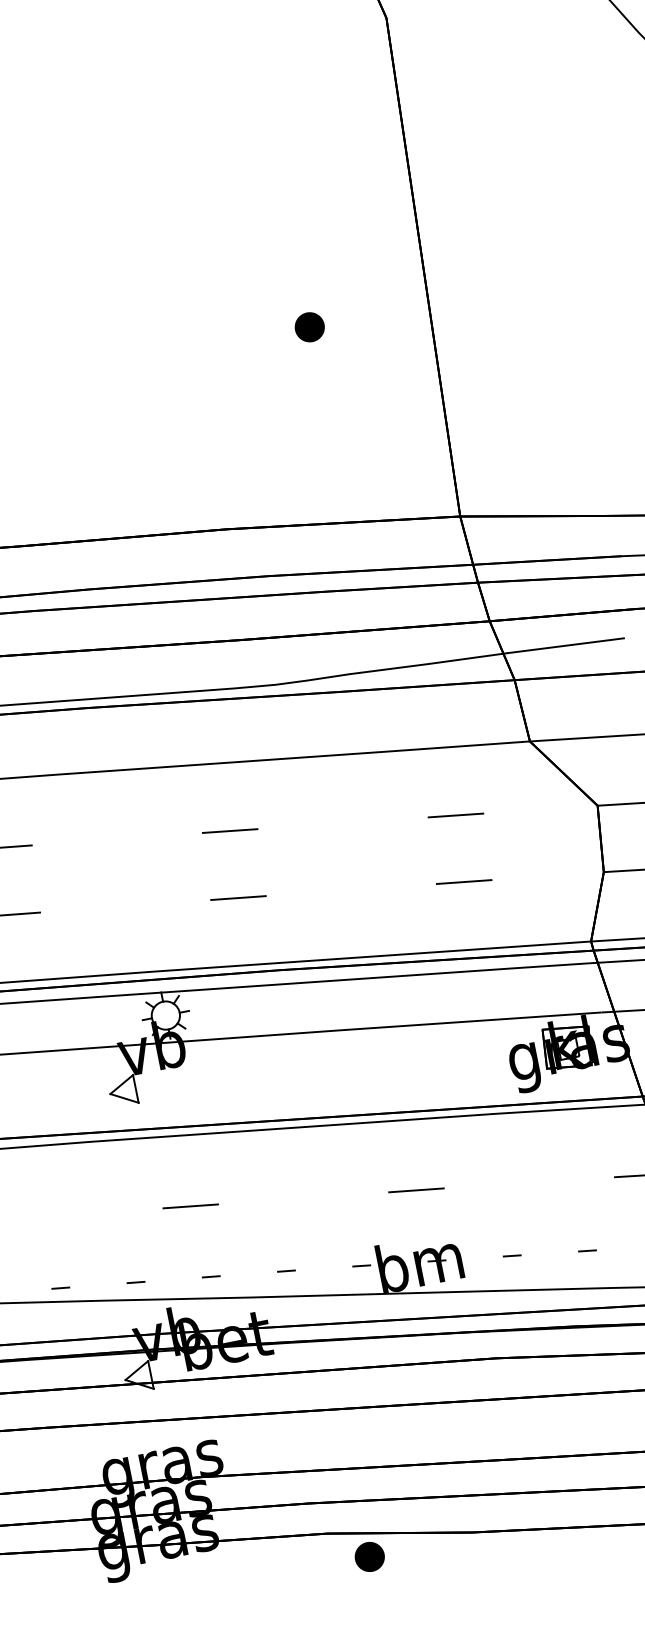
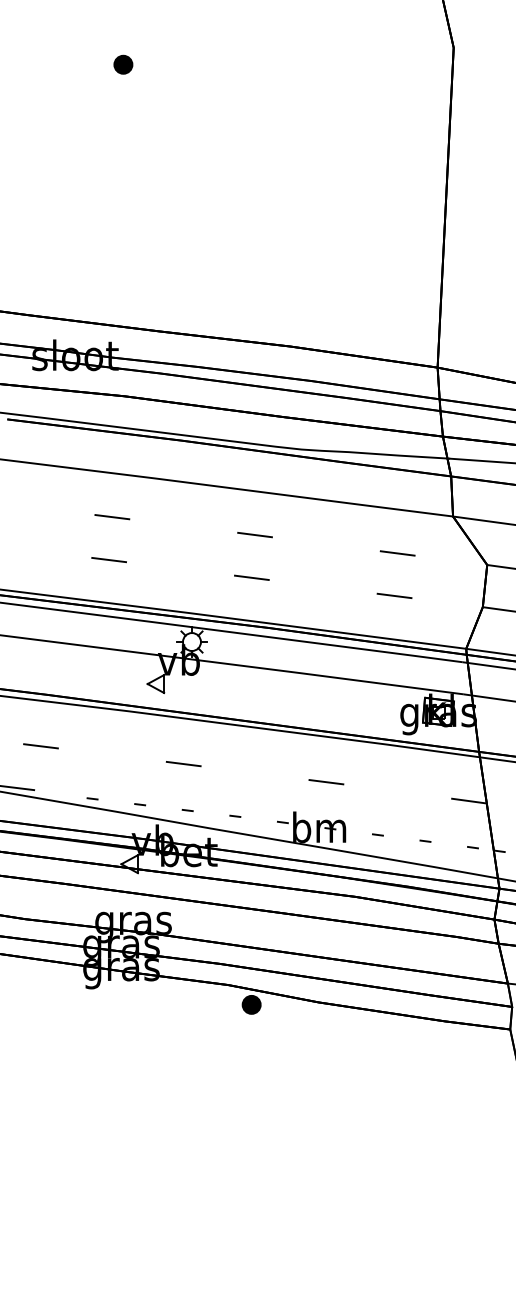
part: (309, 326) -> (367, 230), removed

